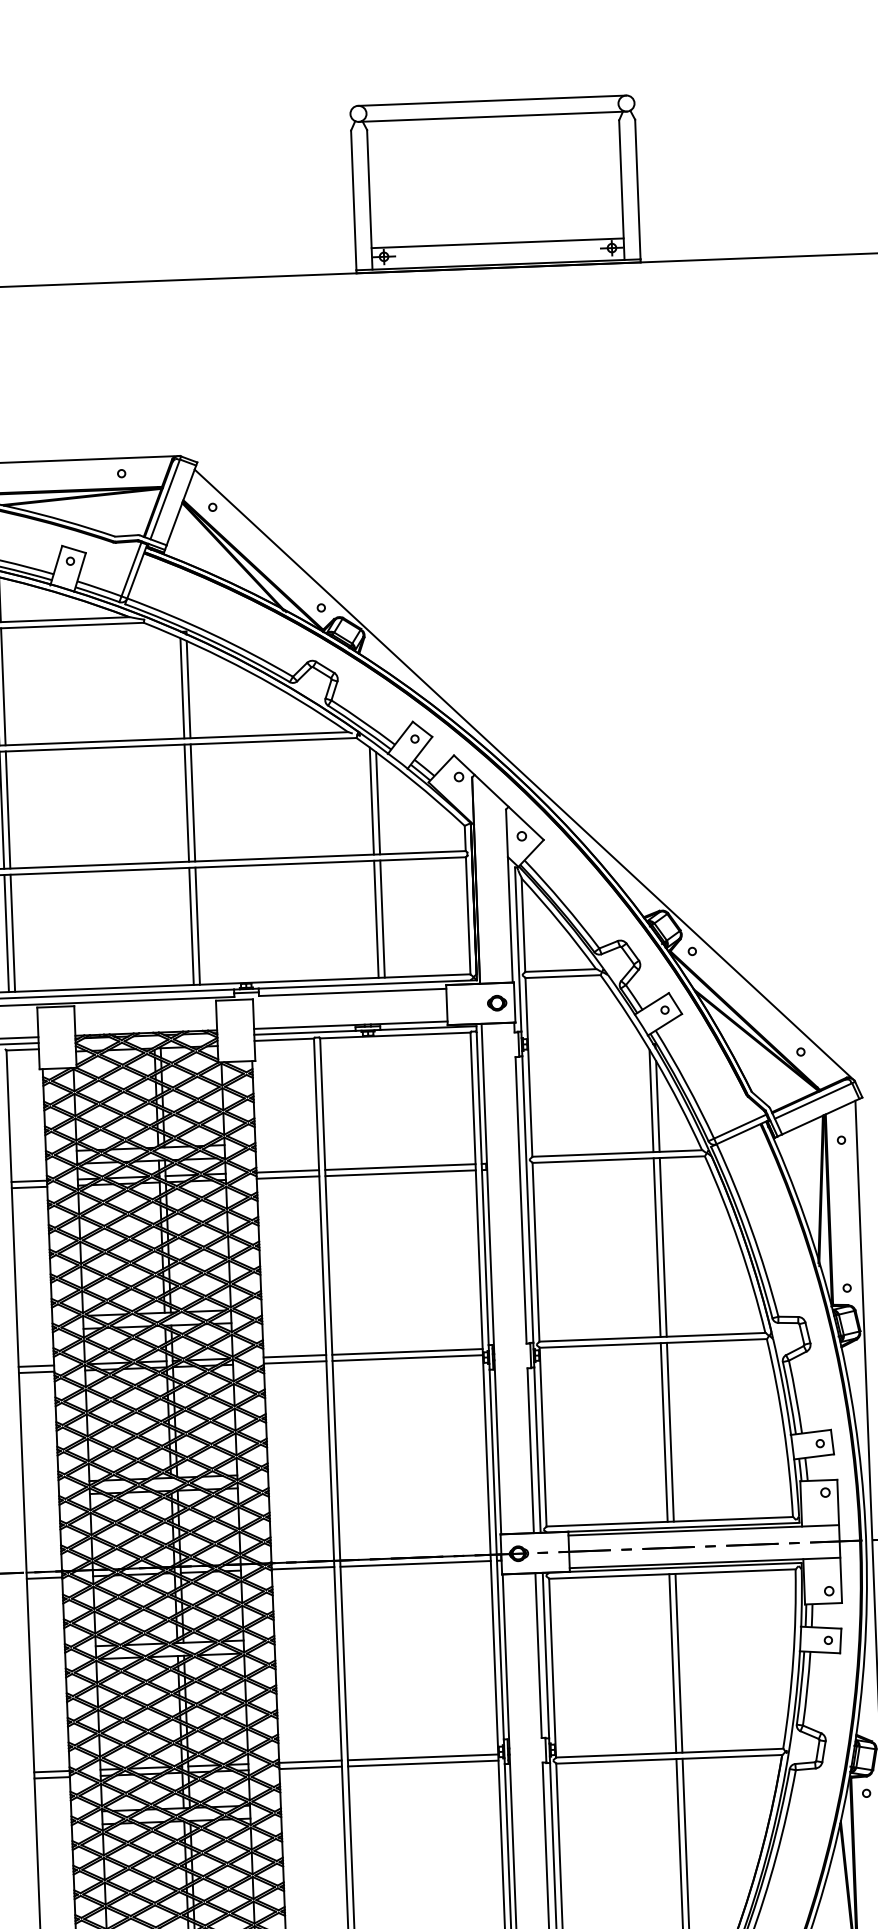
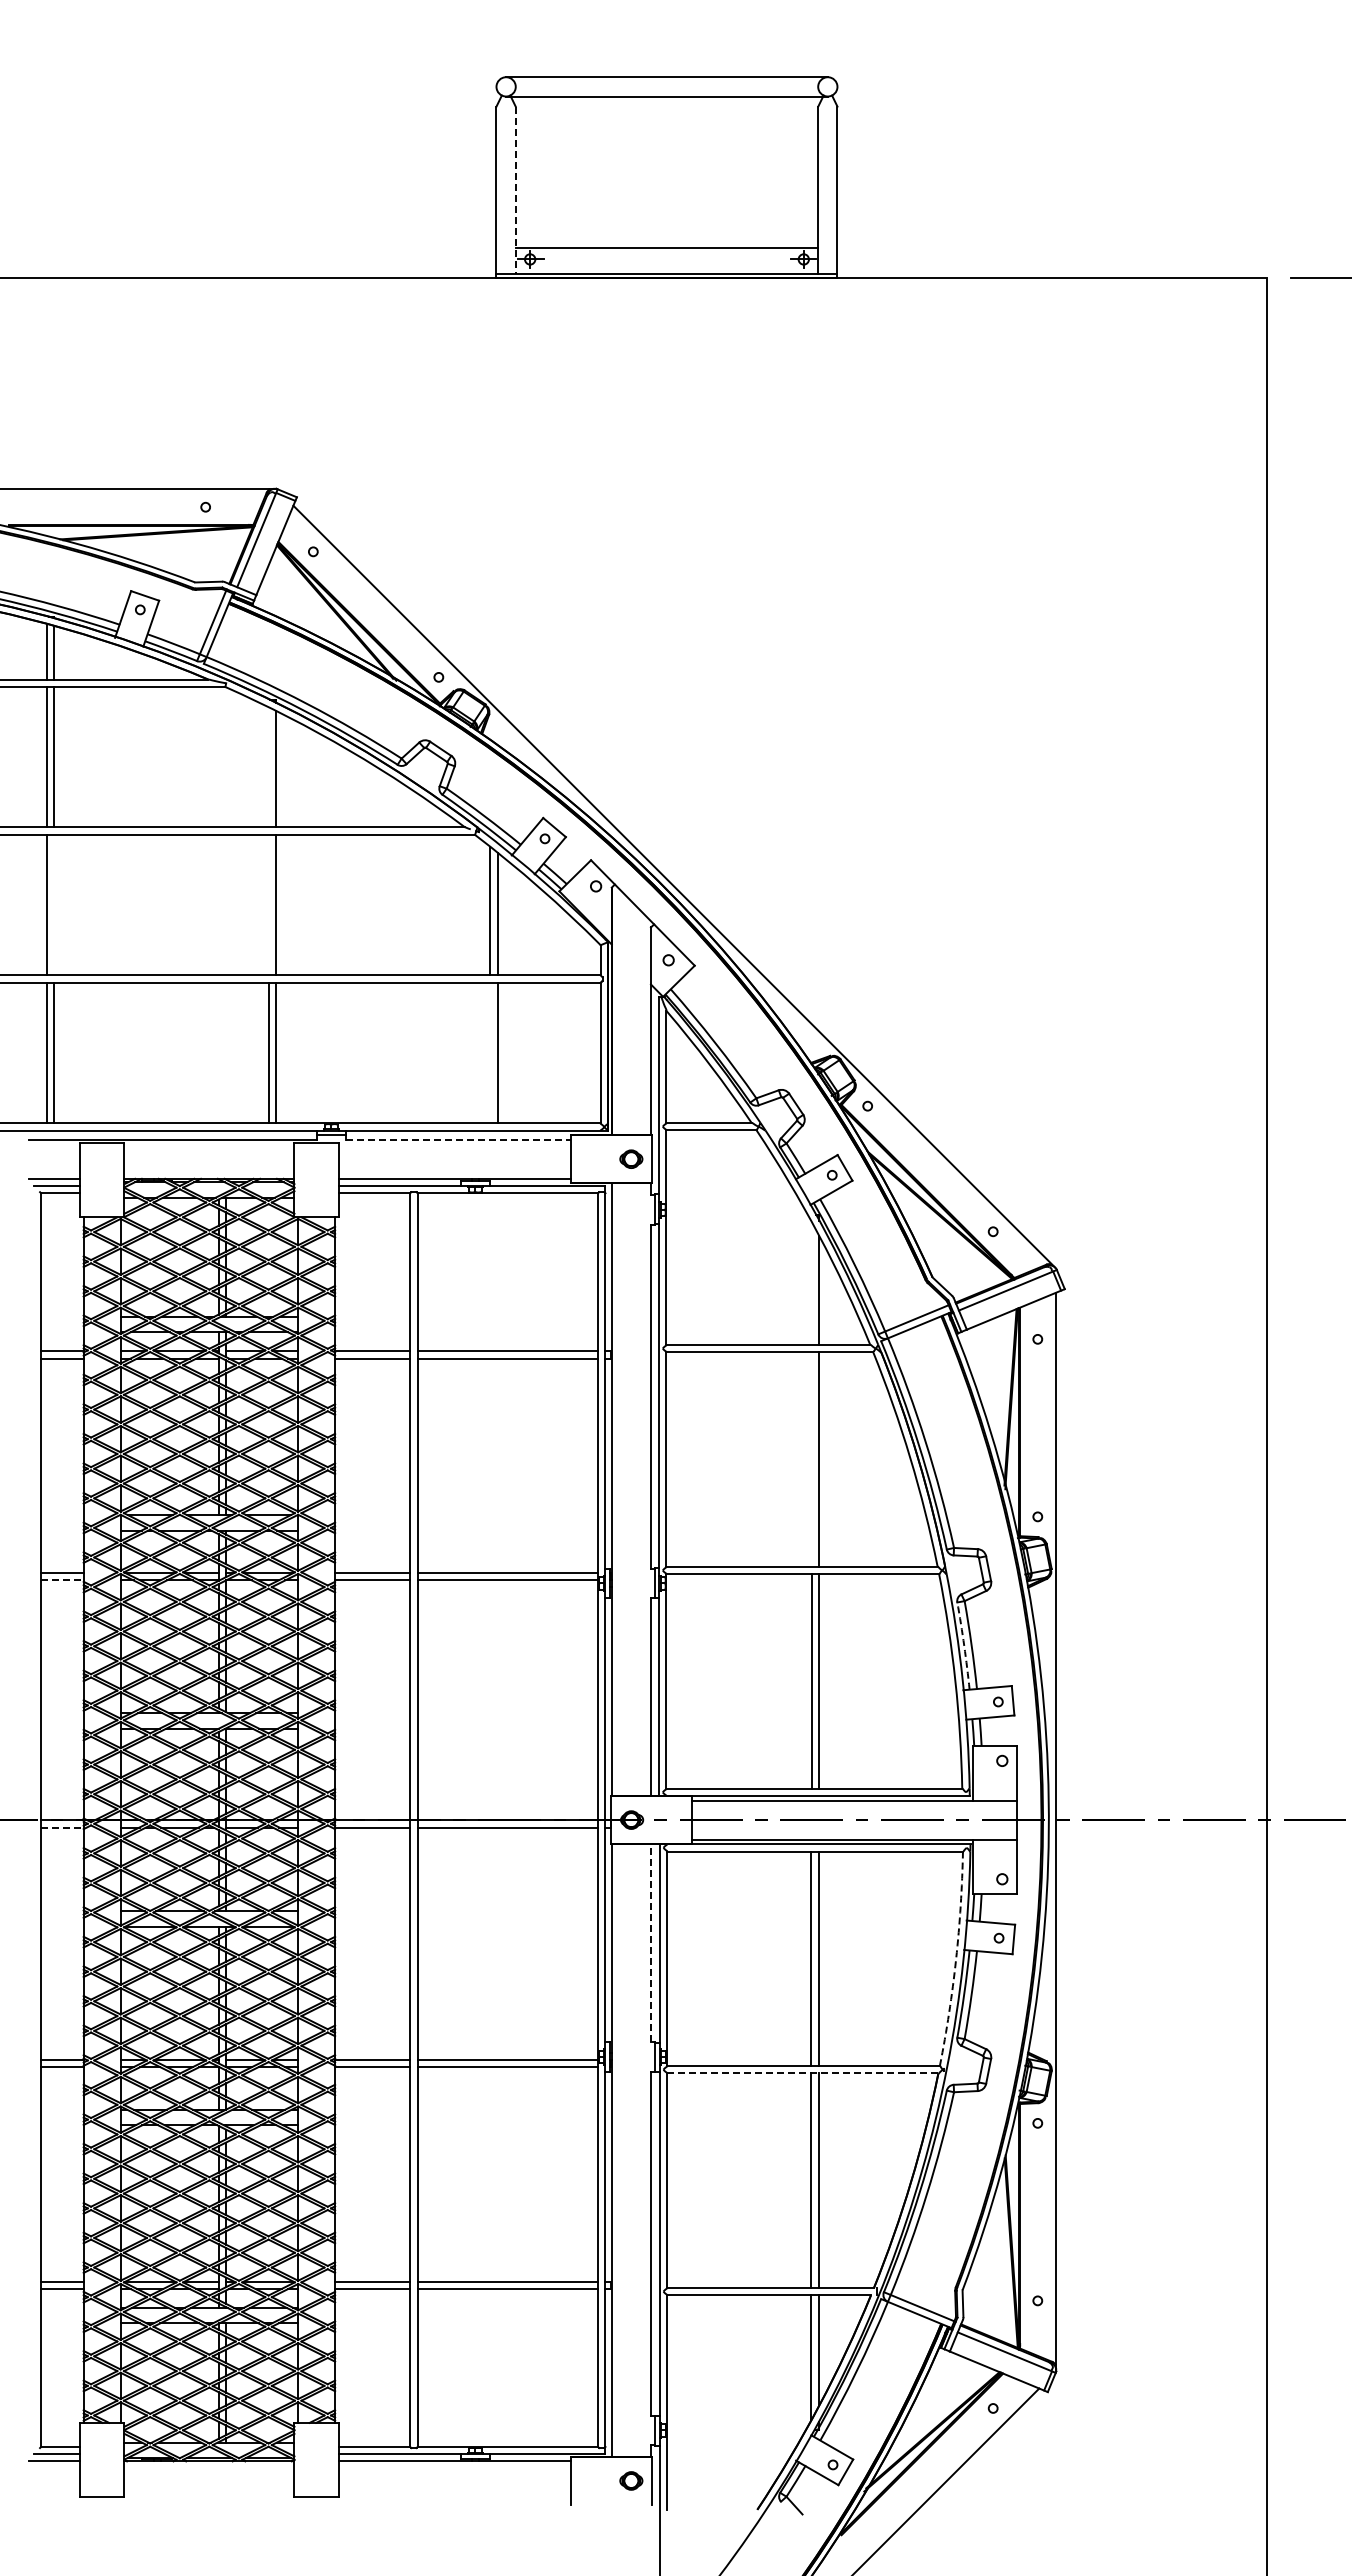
line: (369, 199) -> (515, 190), solid -> dashed
line: (182, 688) -> (268, 767), removed
line: (186, 802) -> (268, 904), removed
line: (8, 809) -> (54, 904), removed
line: (376, 918) -> (490, 1052), removed
line: (353, 992) -> (459, 1139), solid -> dashed
line: (651, 1100) -> (811, 1283), removed
line: (656, 1247) -> (811, 1459), removed
line: (36, 1372) -> (62, 1580), solid -> dashed
arc: (790, 1397) -> (964, 1645), solid -> dashed
line: (44, 1578) -> (62, 1827), solid -> dashed
line: (538, 1655) -> (650, 1943), solid -> dashed
arc: (793, 1659) -> (956, 1959), solid -> dashed
line: (668, 1759) -> (802, 2073), solid -> dashed

